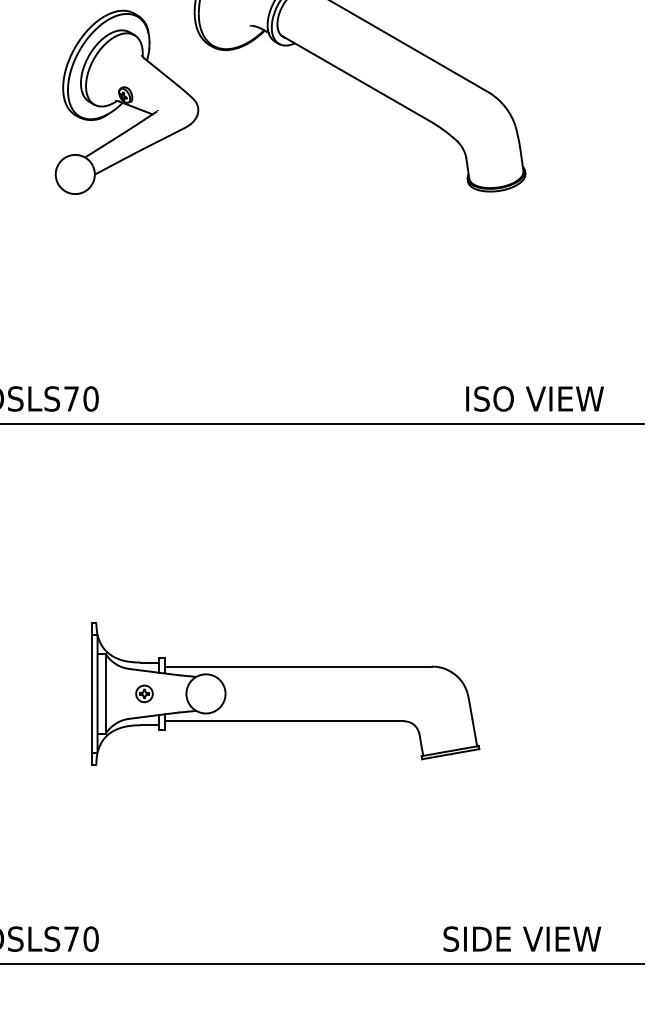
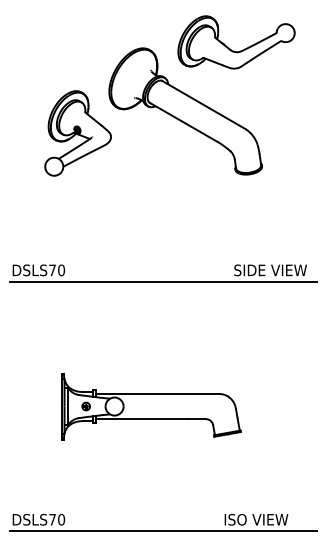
text: (543, 399) -> (270, 270), ISO VIEW -> SIDE VIEW
text: (522, 938) -> (260, 519), SIDE VIEW -> ISO VIEW

